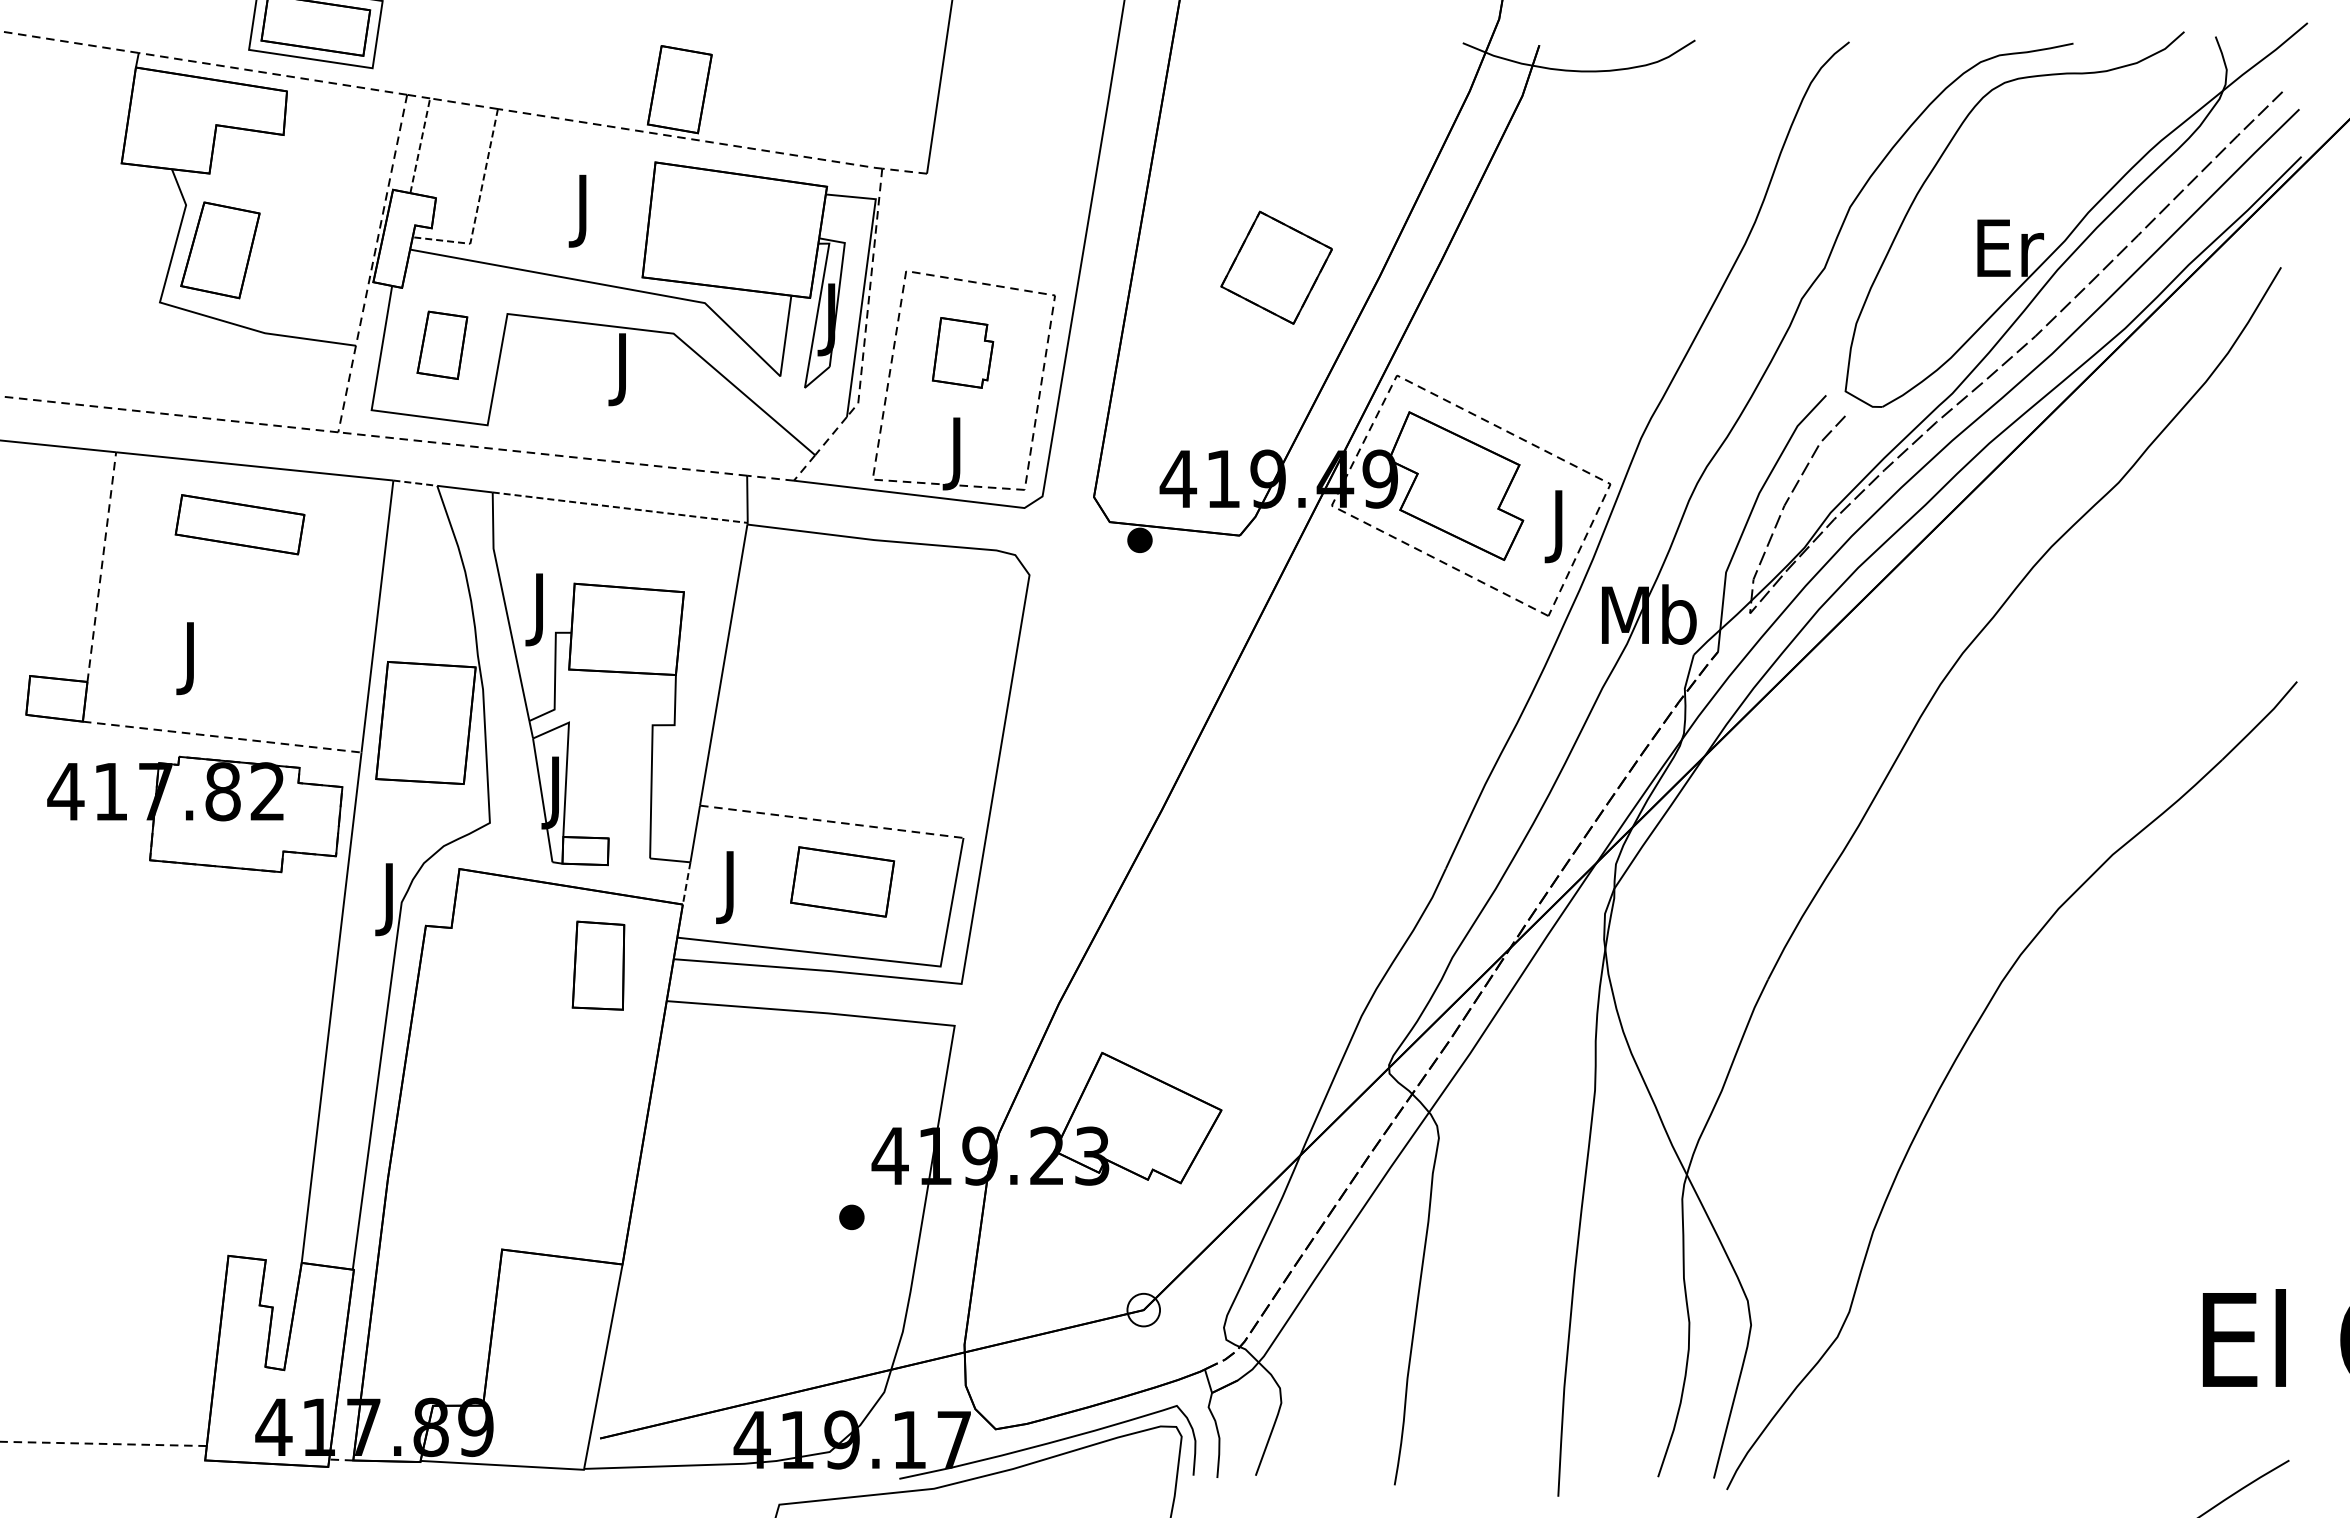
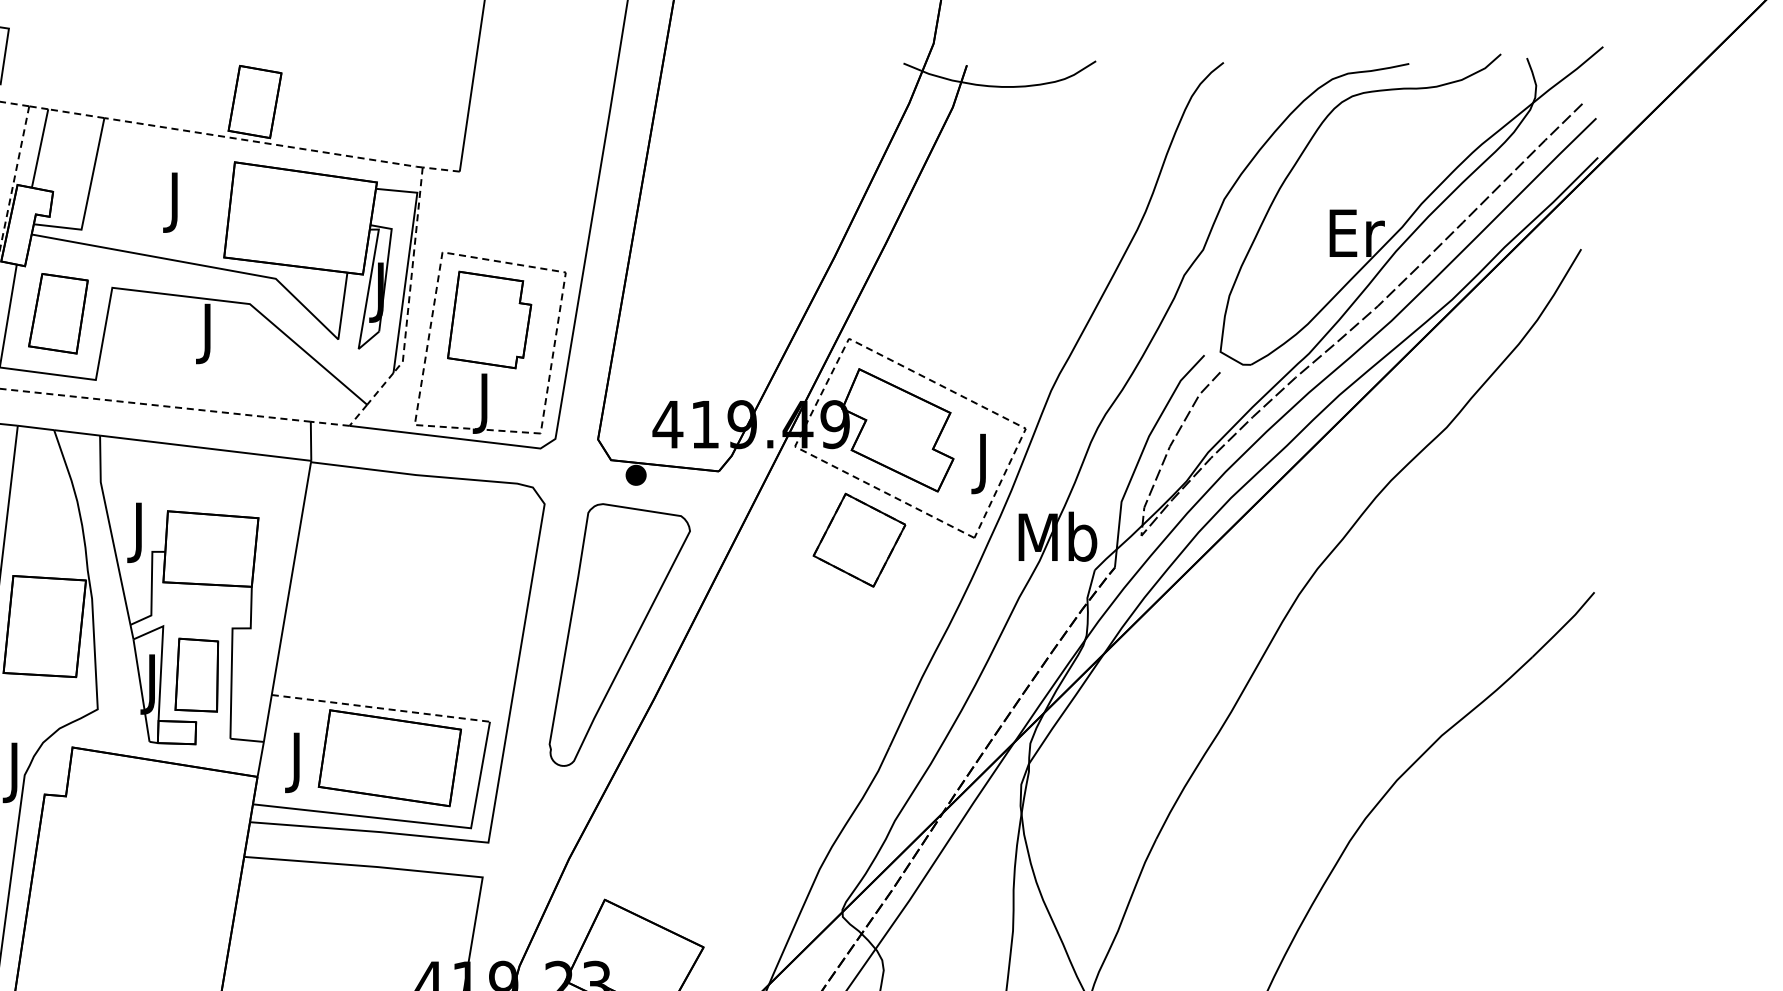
line: (420, 145) -> (40, 148), dashed -> solid
line: (478, 205) -> (88, 197), dashed -> solid
part: (1276, 267) -> (859, 540), moved
part: (442, 345) -> (58, 313), size x1.43
part: (962, 352) -> (489, 319), size x1.67
line: (415, 483) -> (36, 428), dashed -> solid
line: (620, 507) -> (205, 448), dashed -> solid
part: (1119, 733) -> (619, 635), added
part: (842, 881) -> (389, 757), size x1.67
line: (686, 883) -> (260, 759), dashed -> solid
part: (598, 965) -> (196, 675), moved

